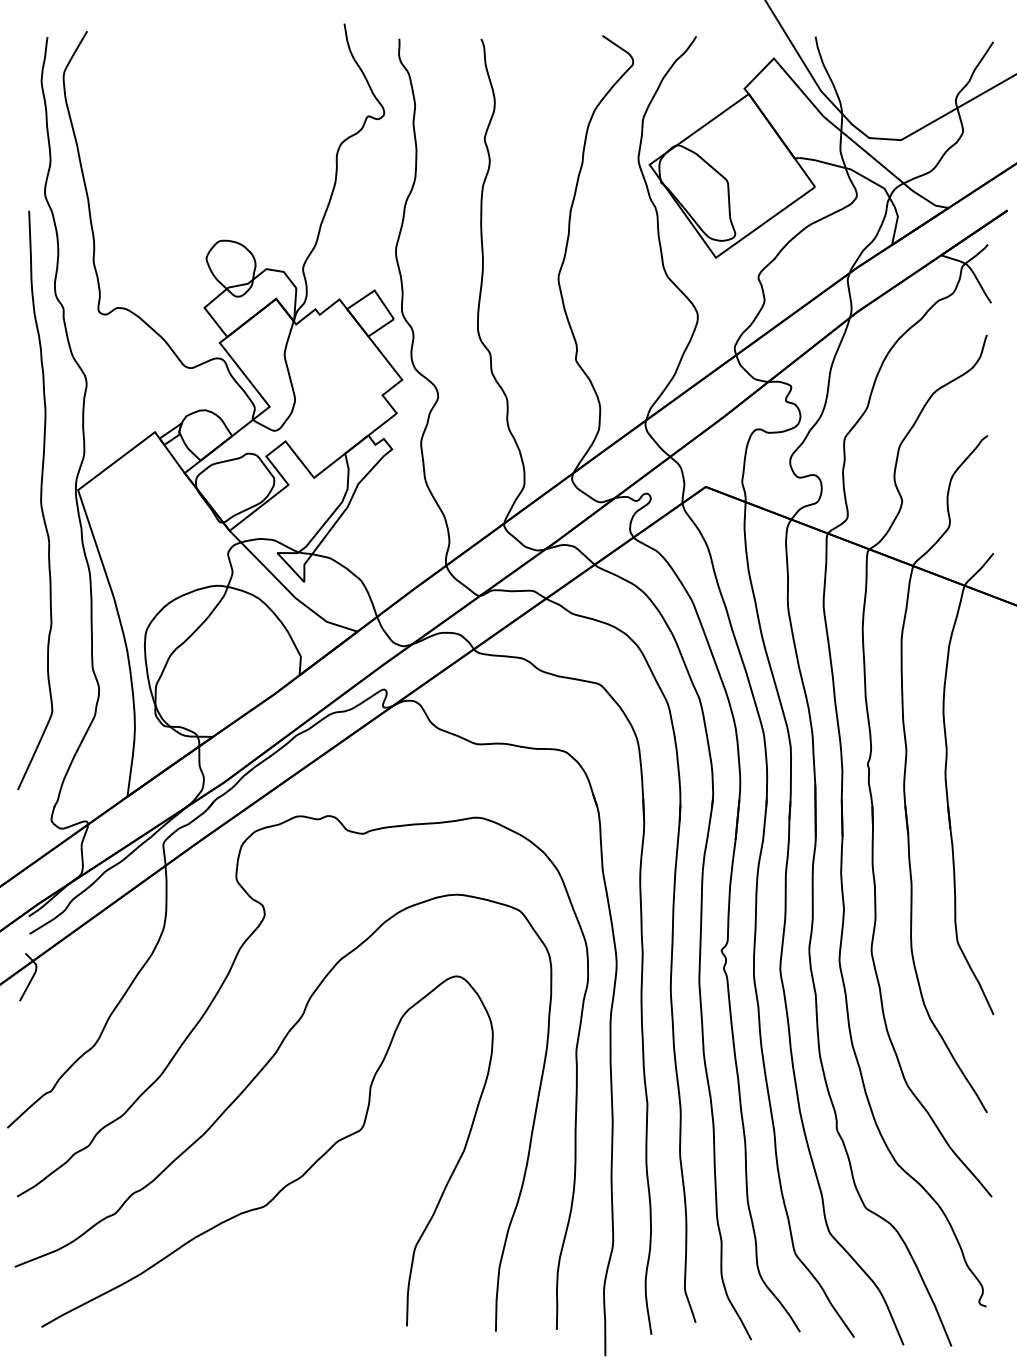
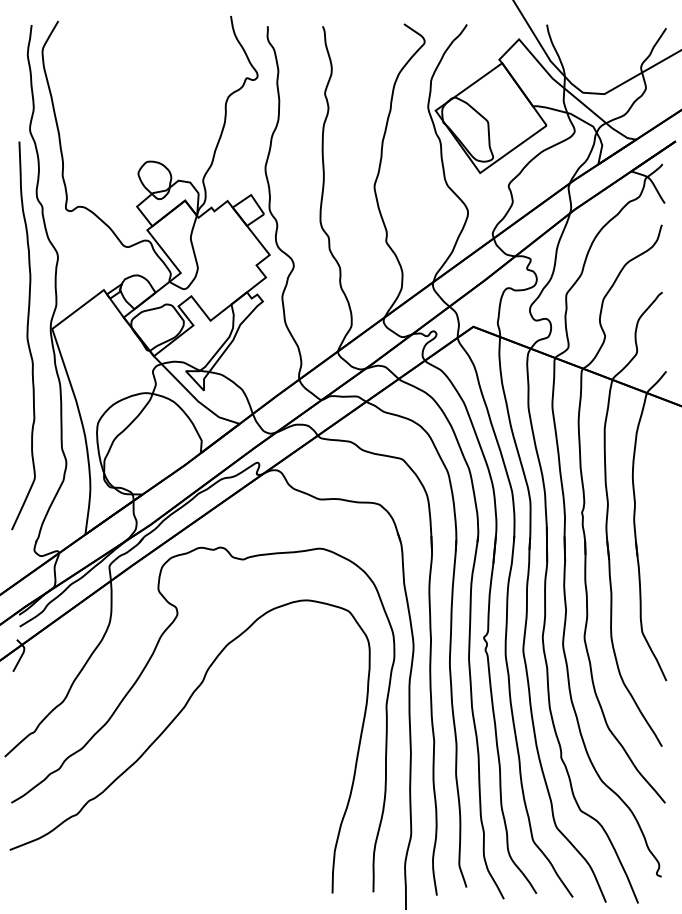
curve: (285, 1184) -> (191, 794), removed

